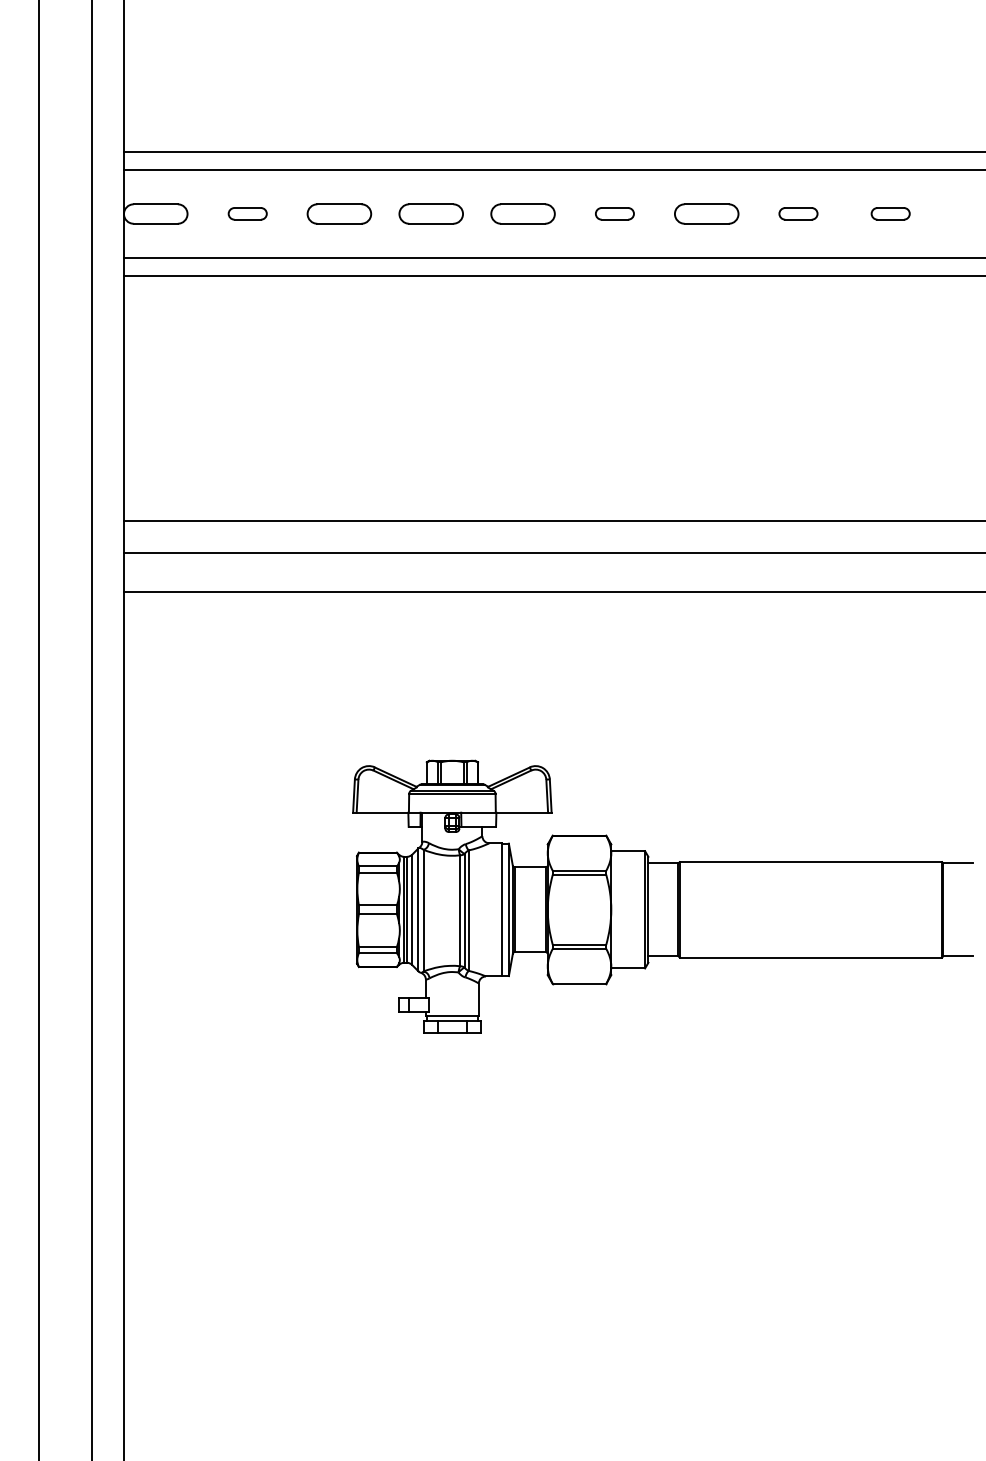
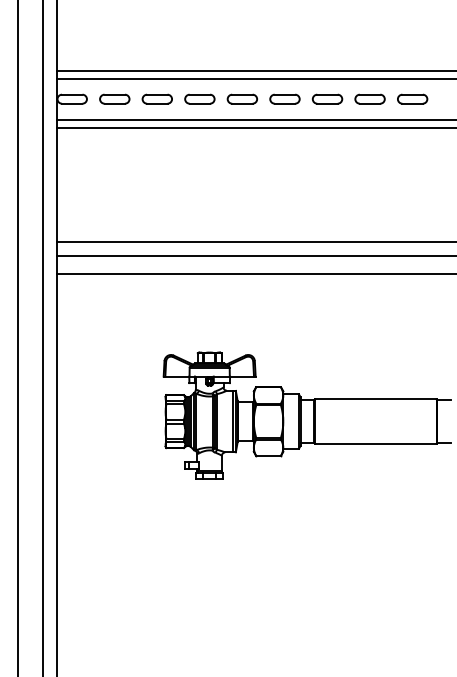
part: (246, 212) -> (114, 98), size x1.67
part: (613, 212) -> (284, 98), size x1.67
part: (797, 212) -> (369, 98), size x1.67
part: (890, 212) -> (412, 98), size x1.67

